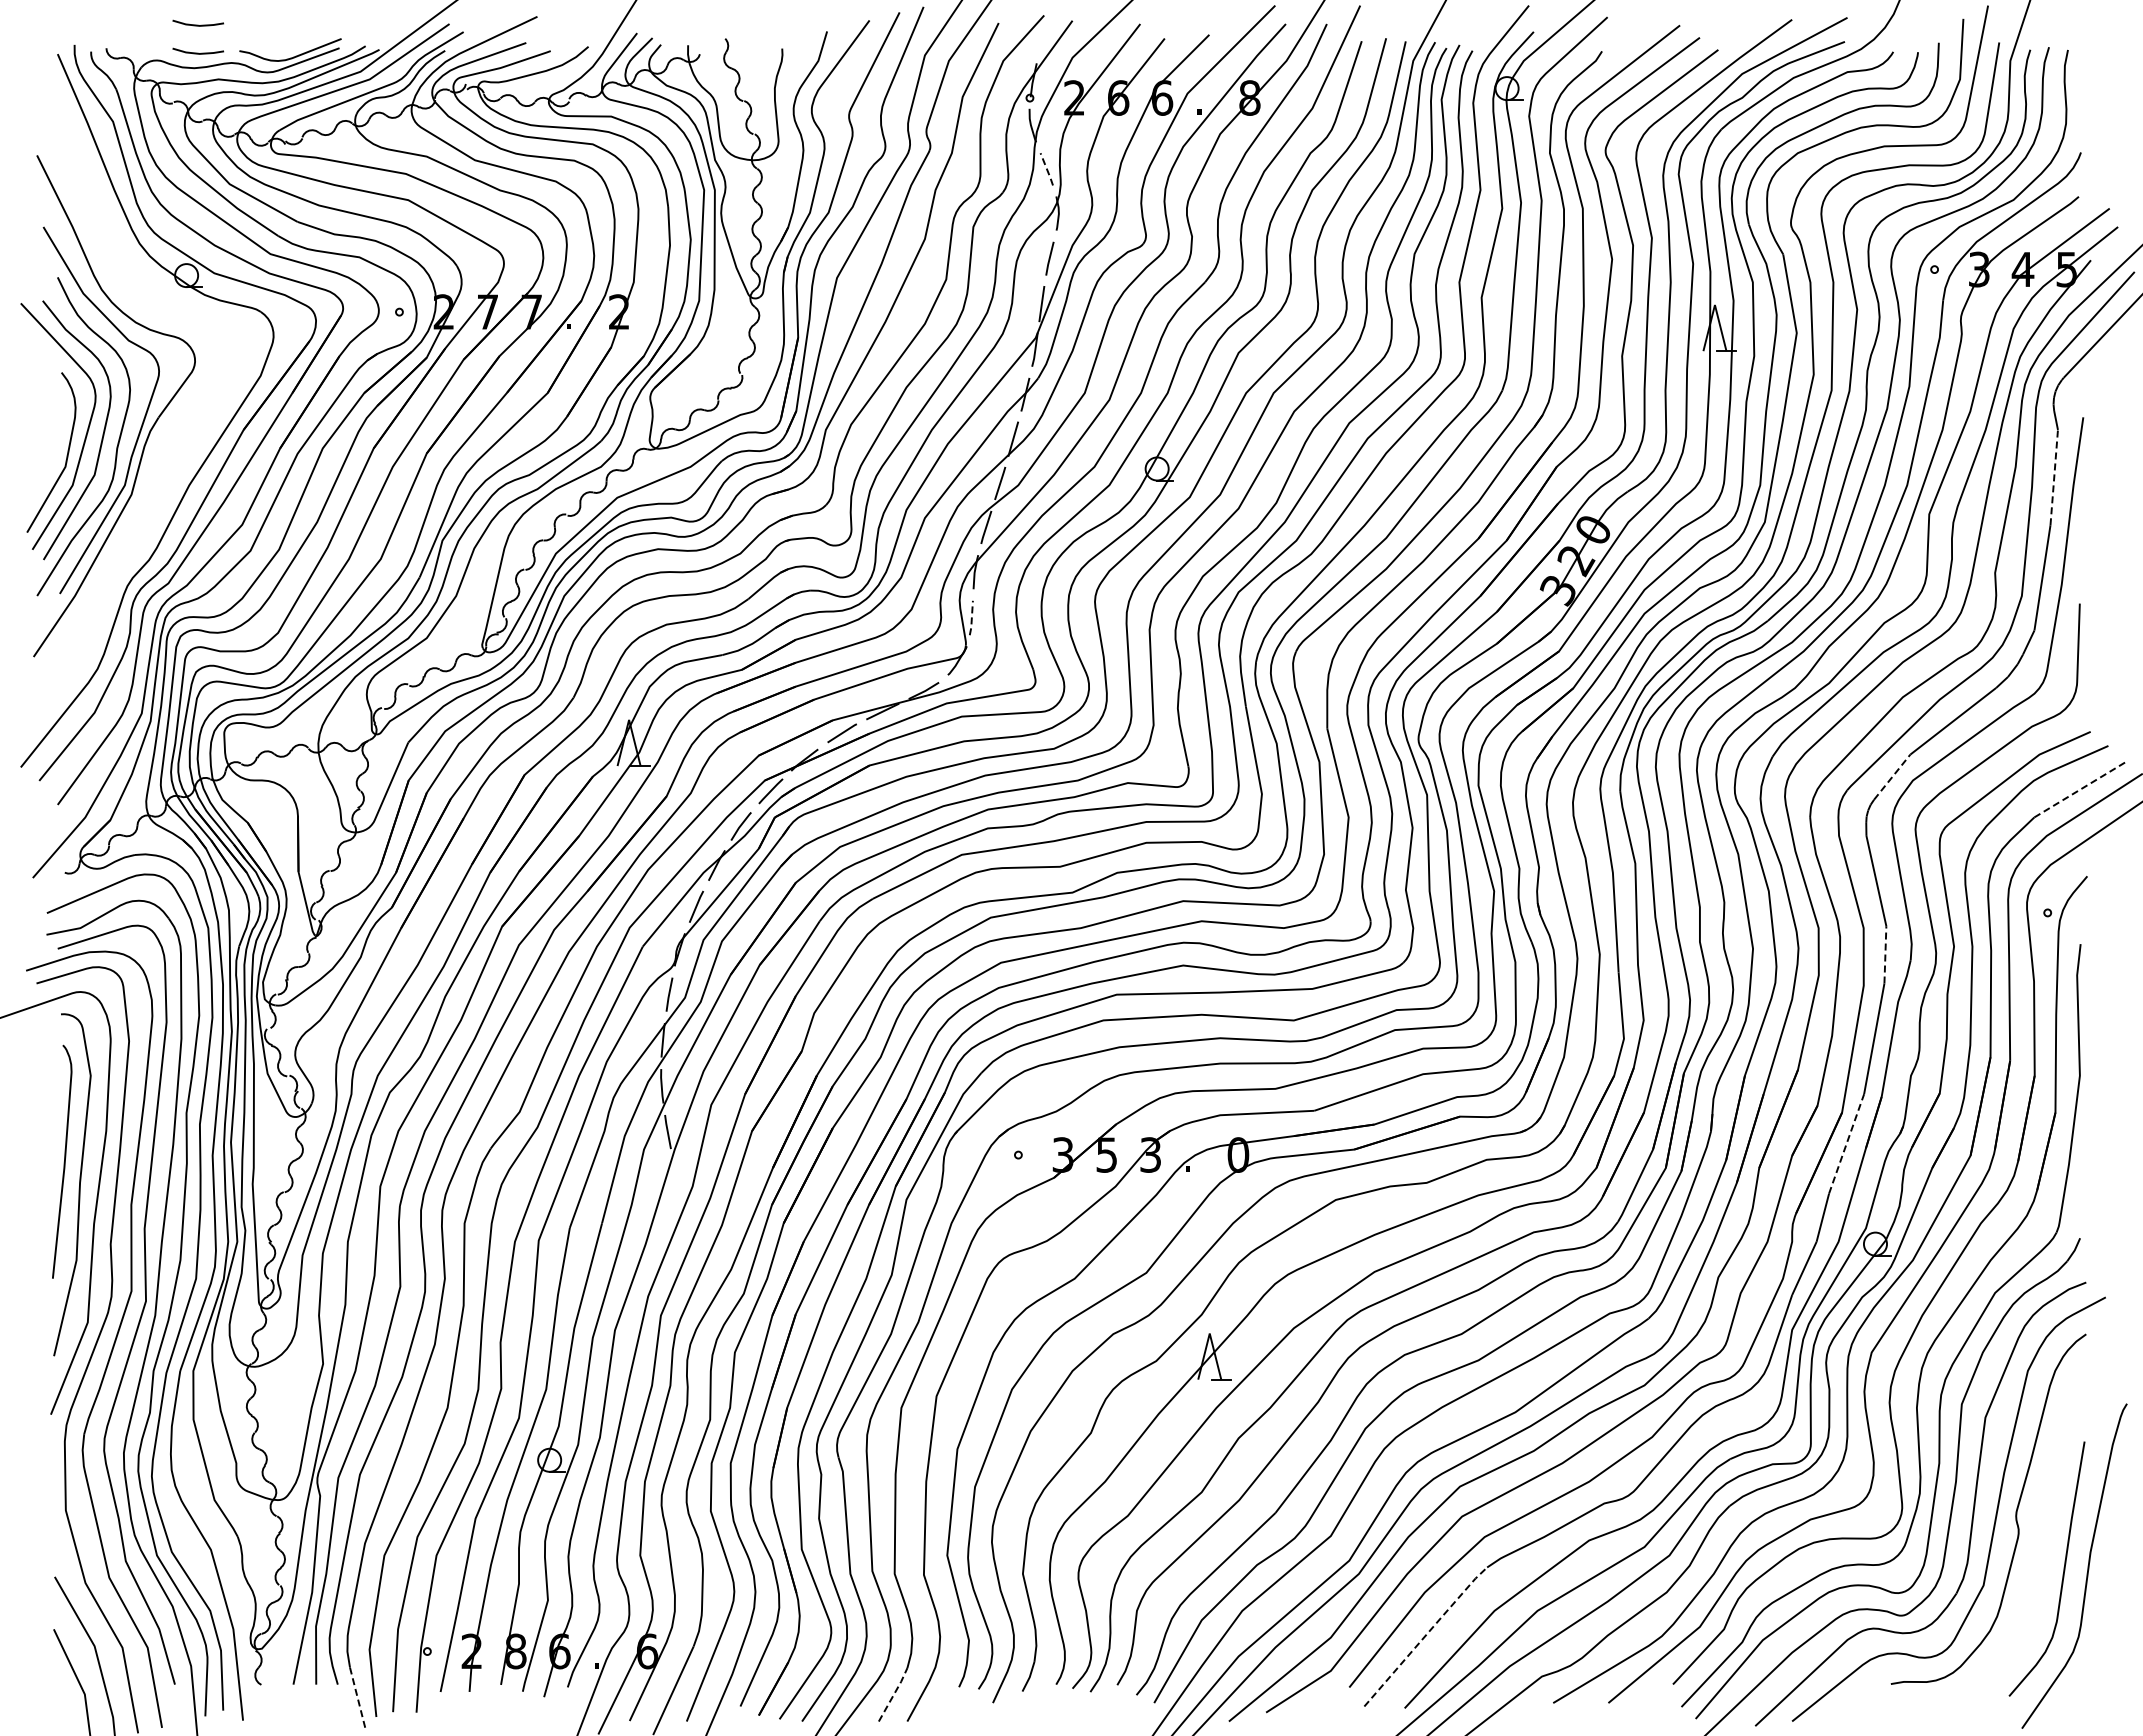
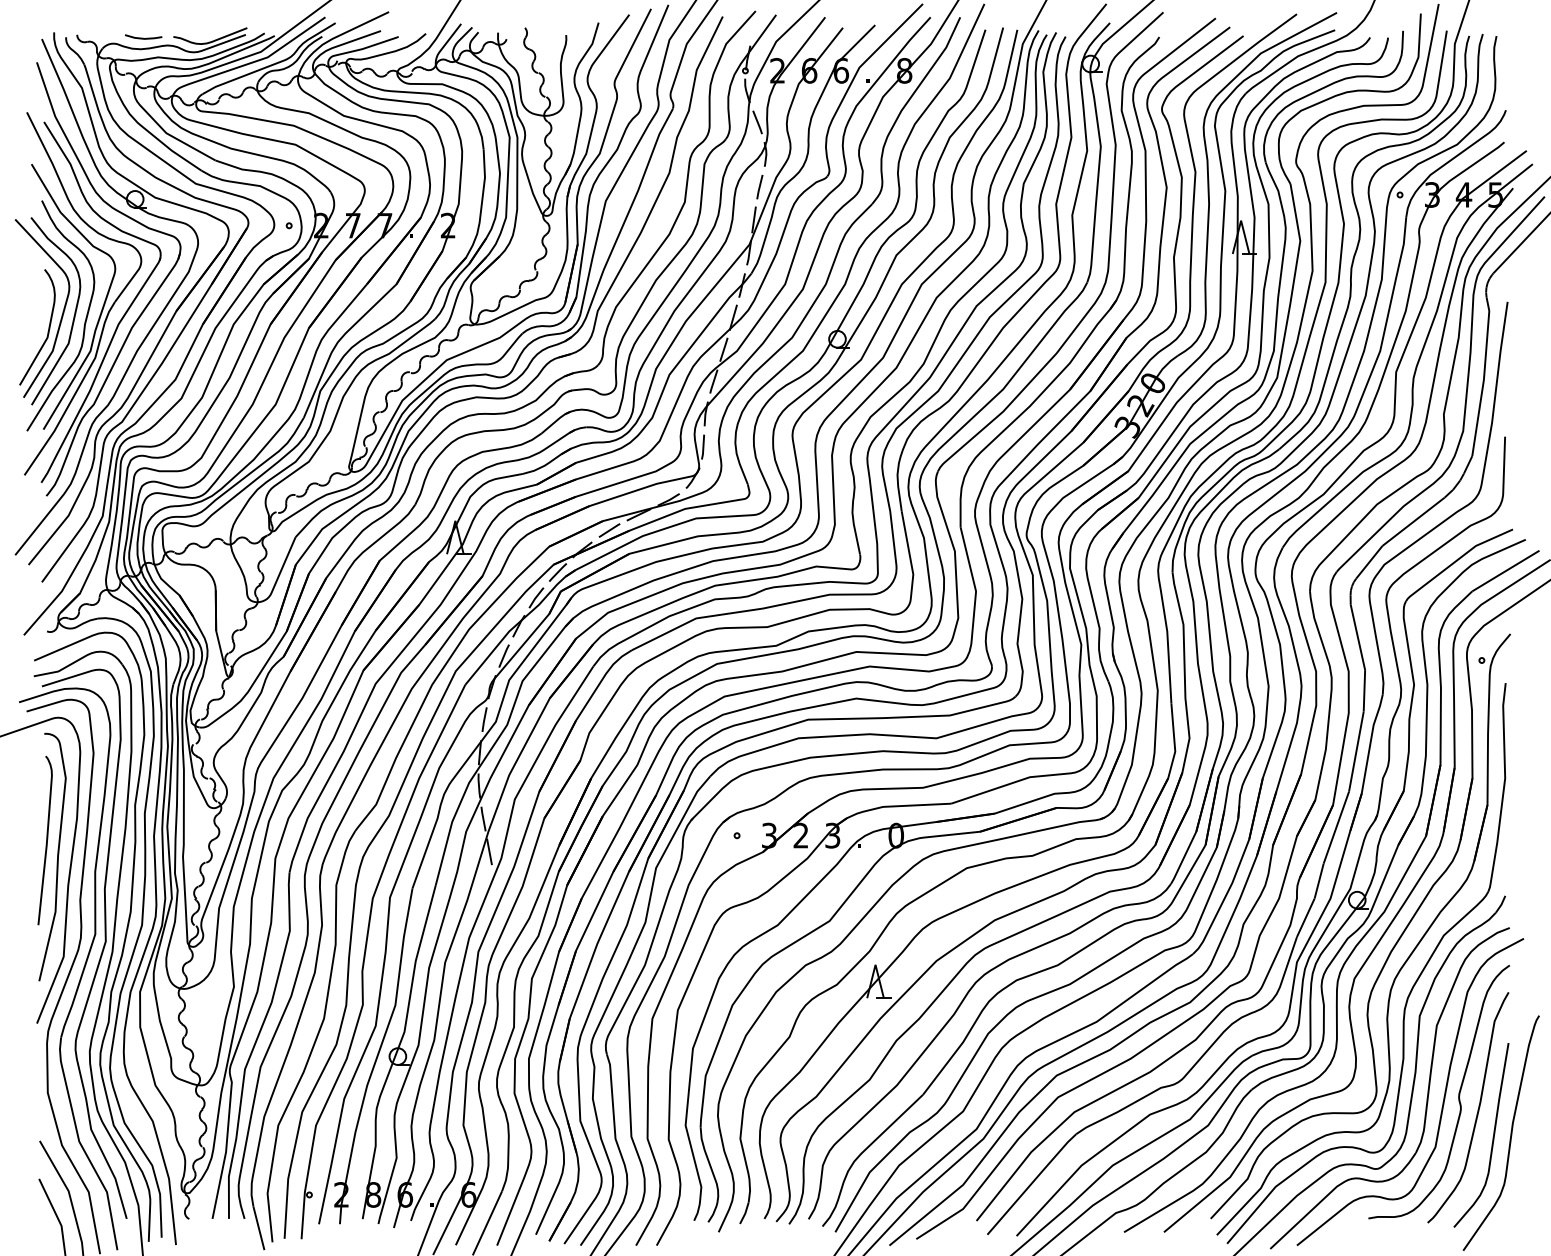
line: (197, 24) -> (143, 17), removed
line: (1047, 169) -> (758, 122), dashed -> solid
part: (187, 409) -> (135, 296), added
line: (2054, 477) -> (1486, 345), dashed -> solid
line: (971, 618) -> (703, 447), dashed -> solid
line: (1892, 777) -> (1369, 562), dashed -> solid
line: (2081, 789) -> (1506, 571), dashed -> solid
line: (1885, 954) -> (1364, 690), dashed -> solid
line: (1846, 1143) -> (1336, 827), dashed -> solid
text: (1106, 1154) -> (800, 835), 5 -> 2
line: (676, 1177) -> (489, 851), added
curve: (2042, 1531) -> (1478, 1108), added
line: (1426, 1634) -> (1032, 1182), dashed -> solid
line: (894, 1693) -> (647, 1225), dashed -> solid
line: (357, 1697) -> (258, 1228), dashed -> solid

